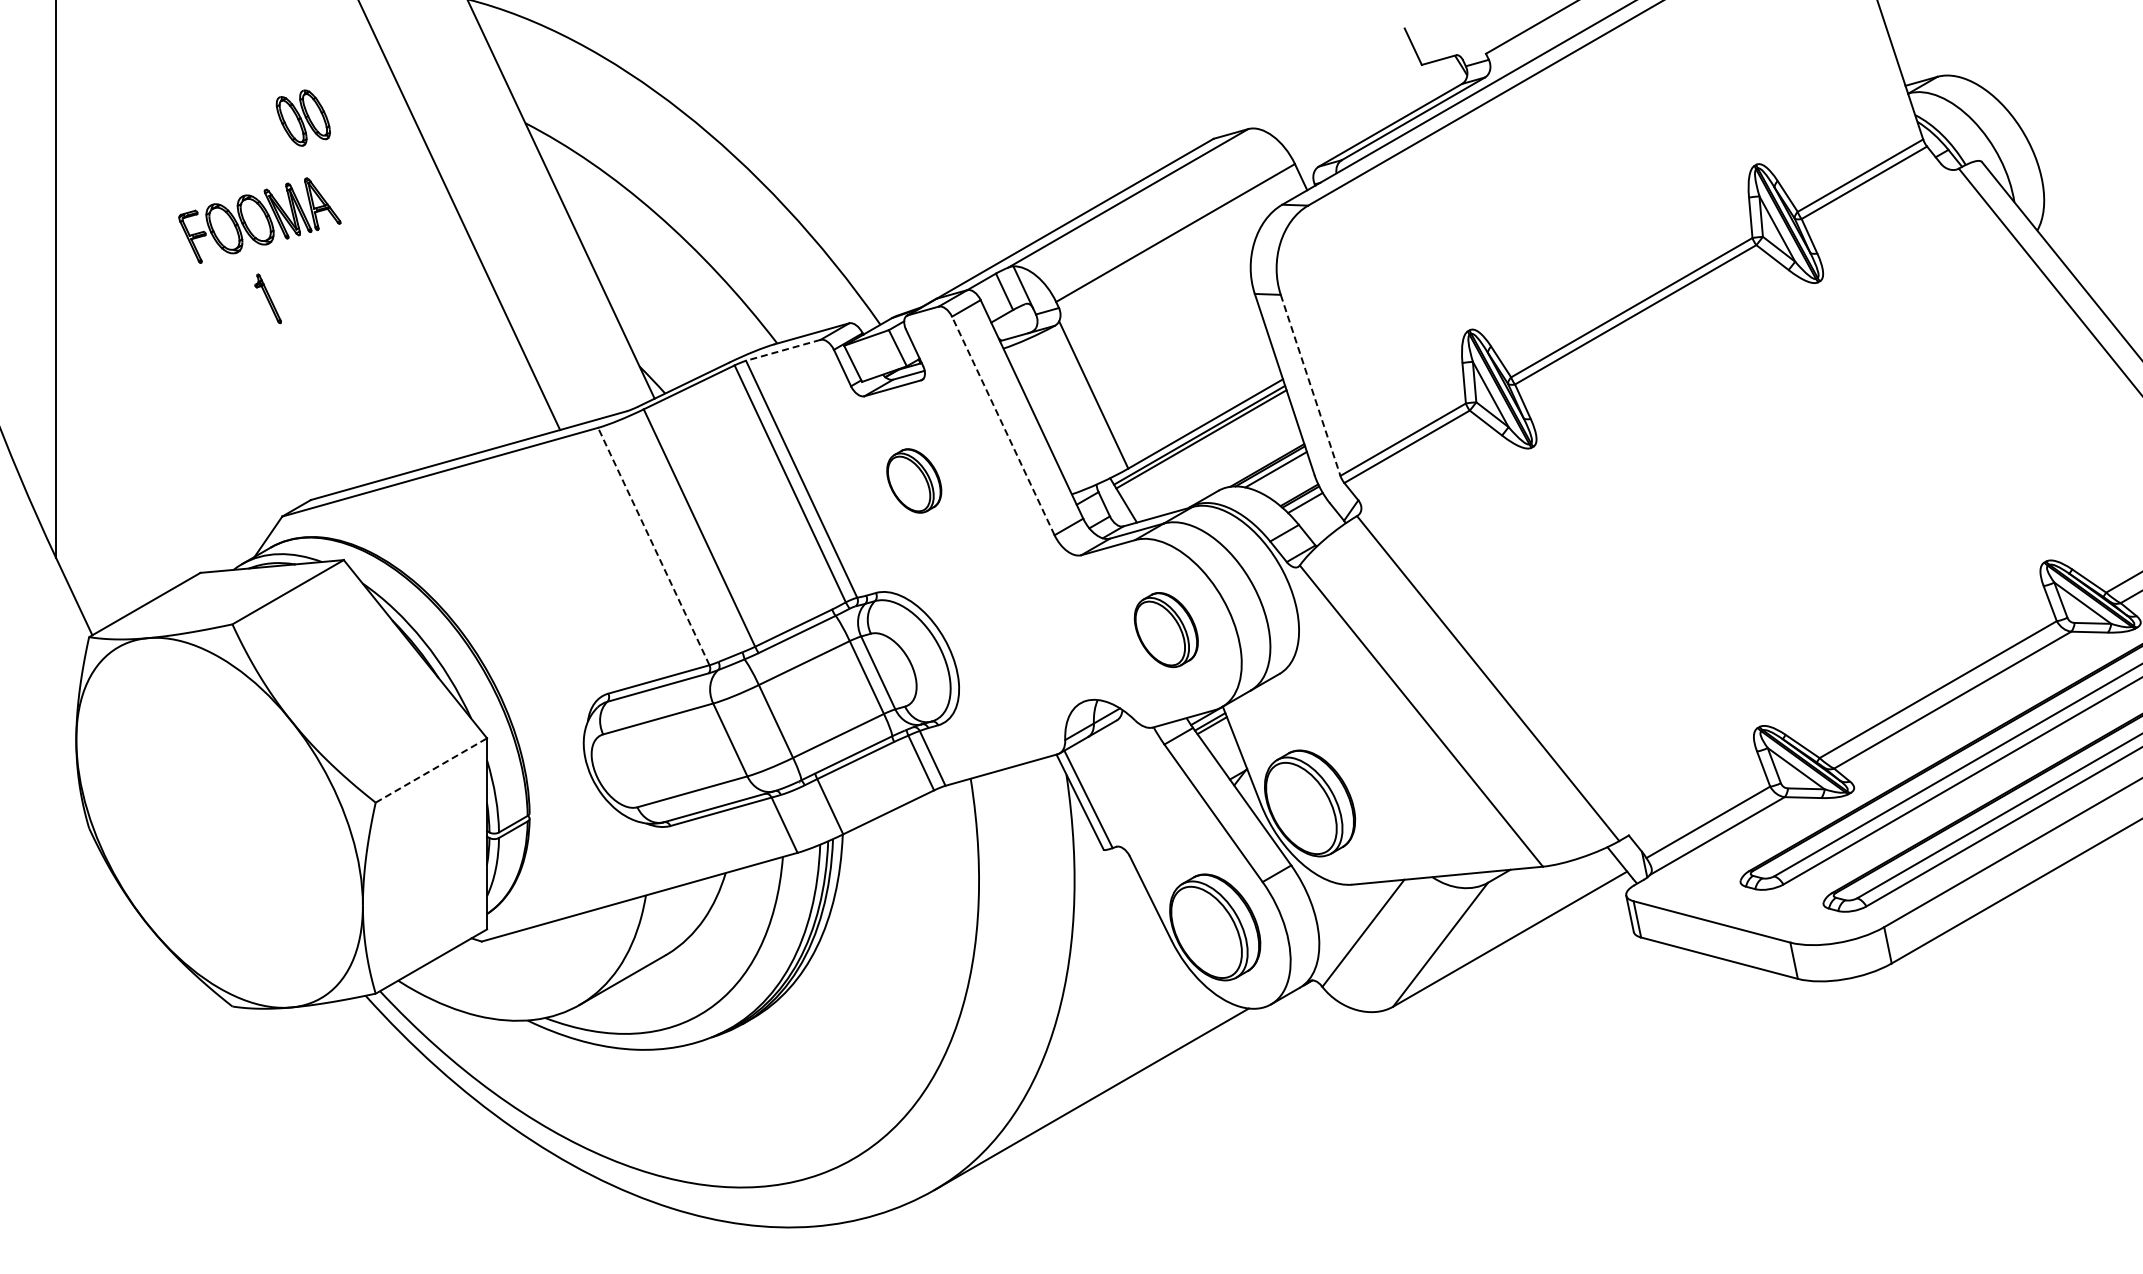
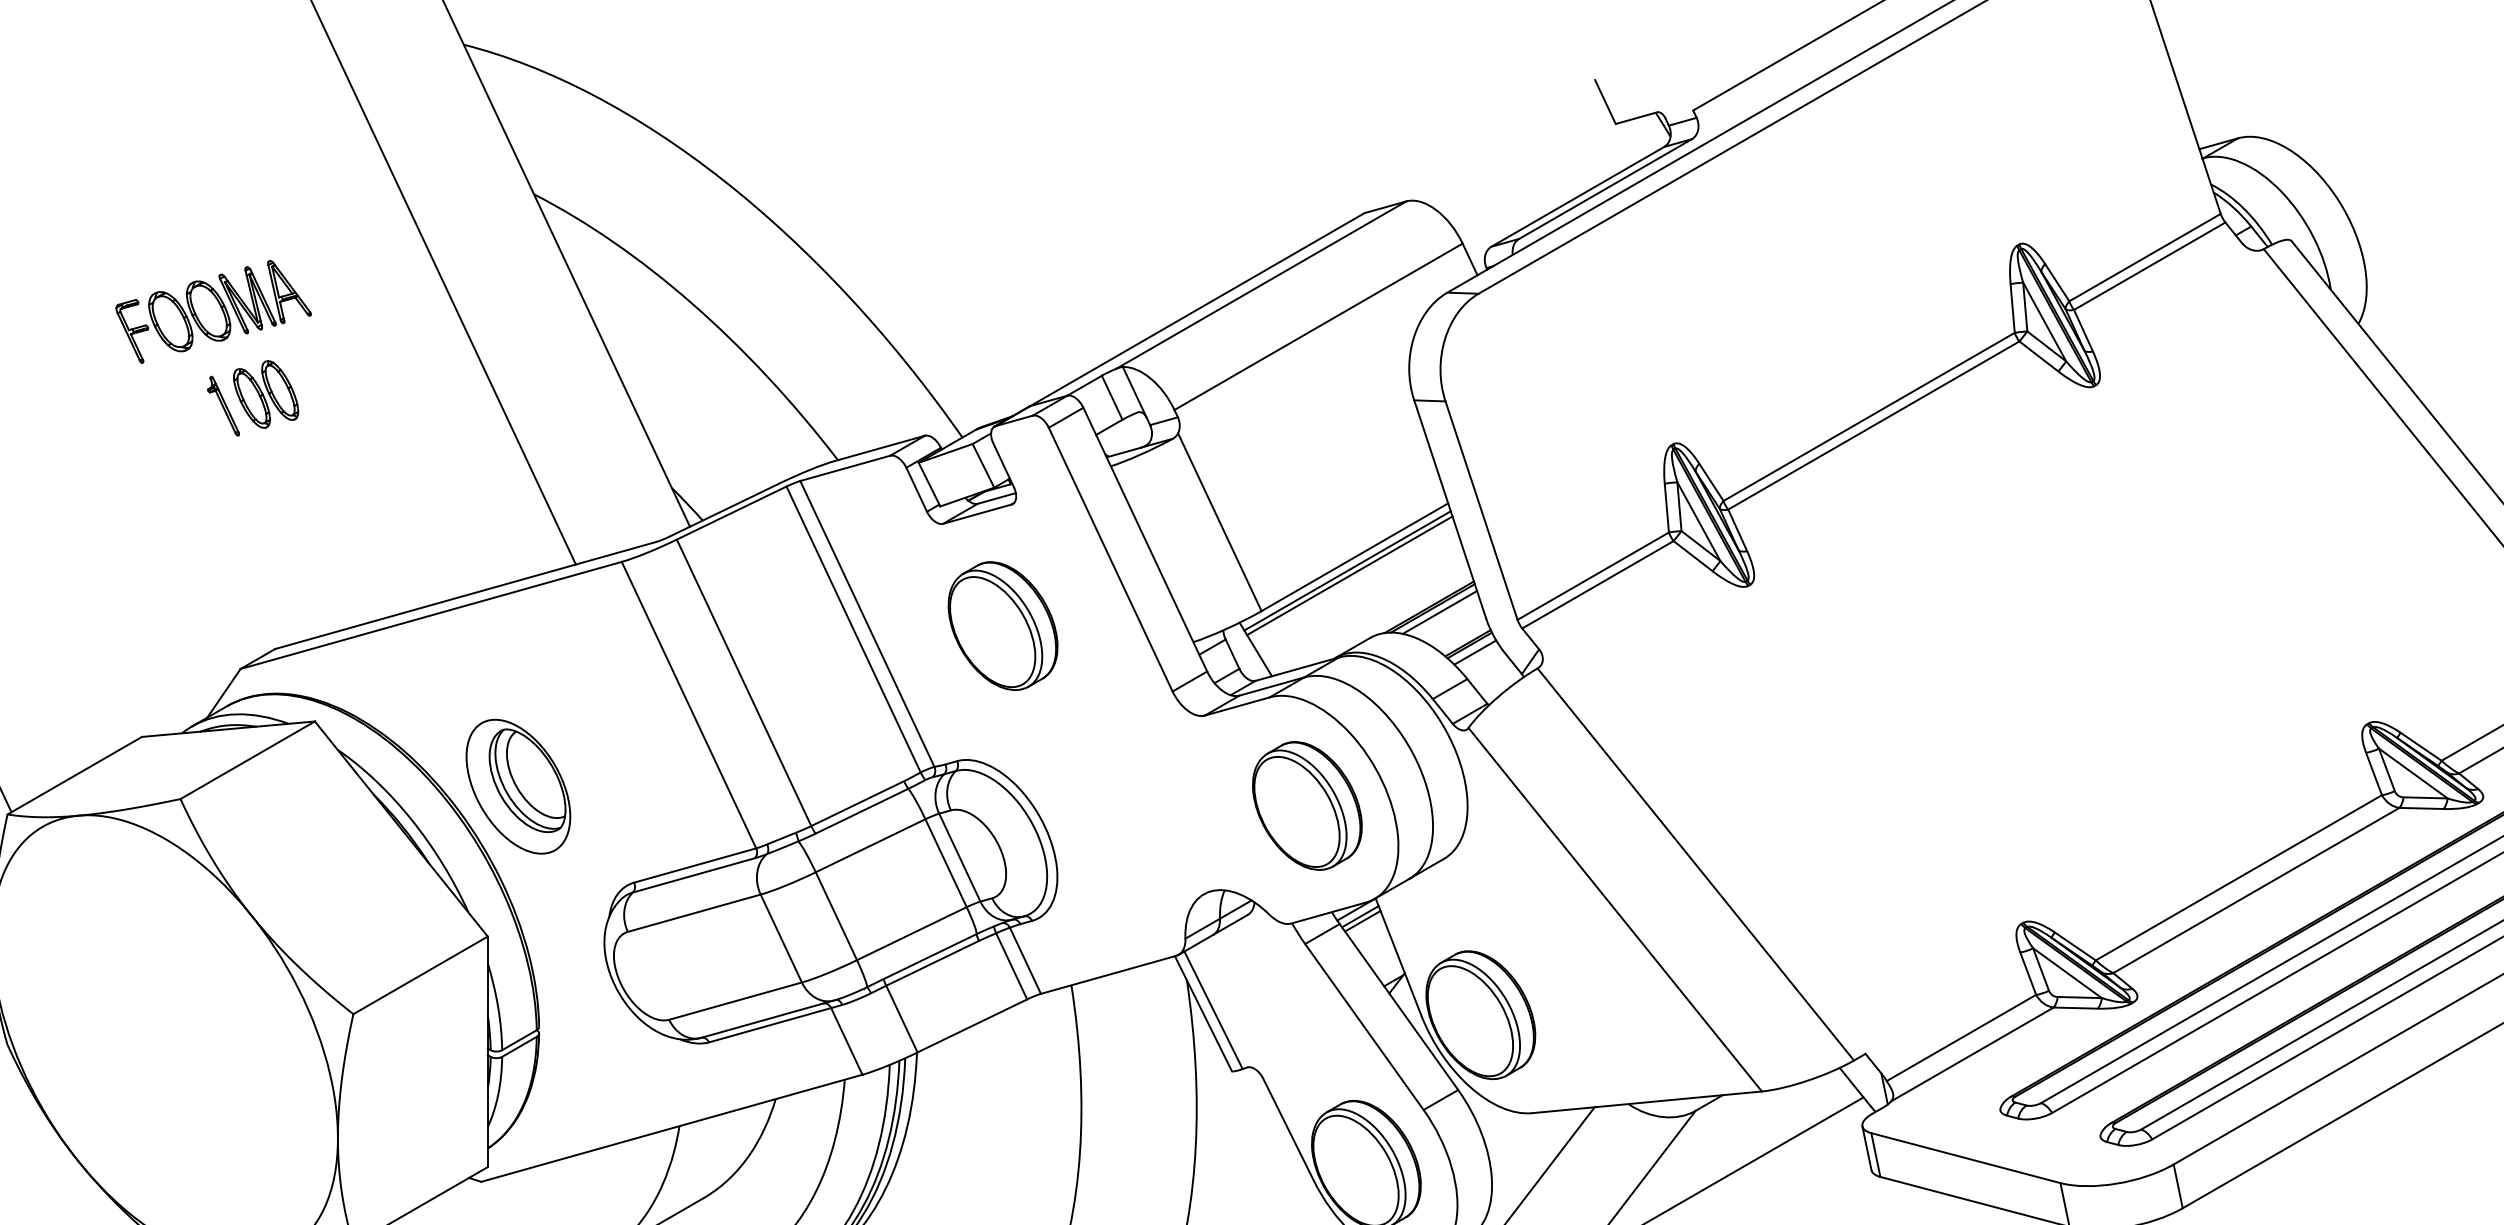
part: (302, 117) -> (265, 393), moved
line: (783, 350) -> (845, 468), dashed -> solid
line: (1310, 385) -> (1481, 510), dashed -> solid
line: (1003, 425) -> (1110, 559), dashed -> solid
part: (914, 480) -> (1003, 625), size x1.67
line: (653, 546) -> (688, 705), dashed -> solid
part: (512, 613) -> (518, 785), added
part: (1166, 629) -> (1307, 805), size x1.43
line: (431, 770) -> (420, 975), dashed -> solid

